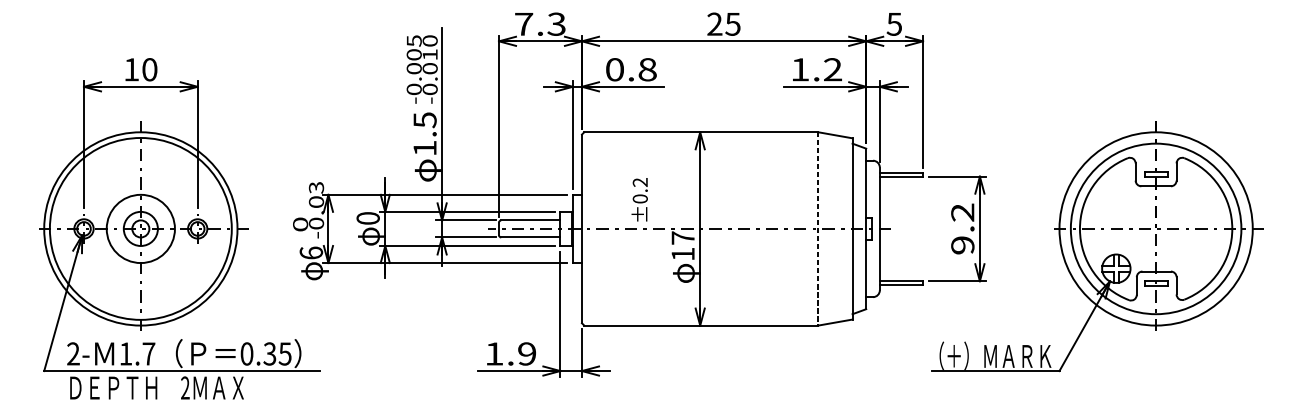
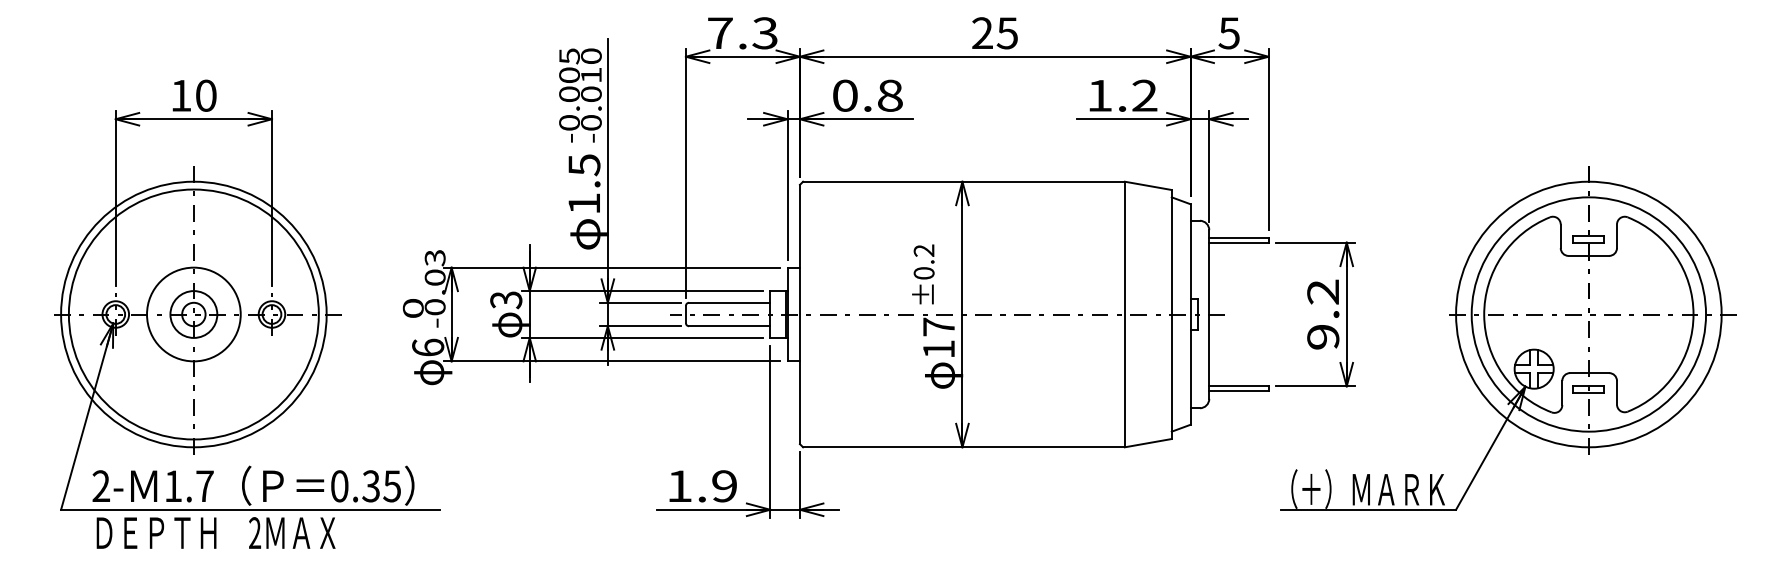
text: (639, 199) -> (923, 274), moved
text: (368, 218) -> (506, 300), 0 -> 3
line: (818, 228) -> (1124, 314), dashed -> solid

